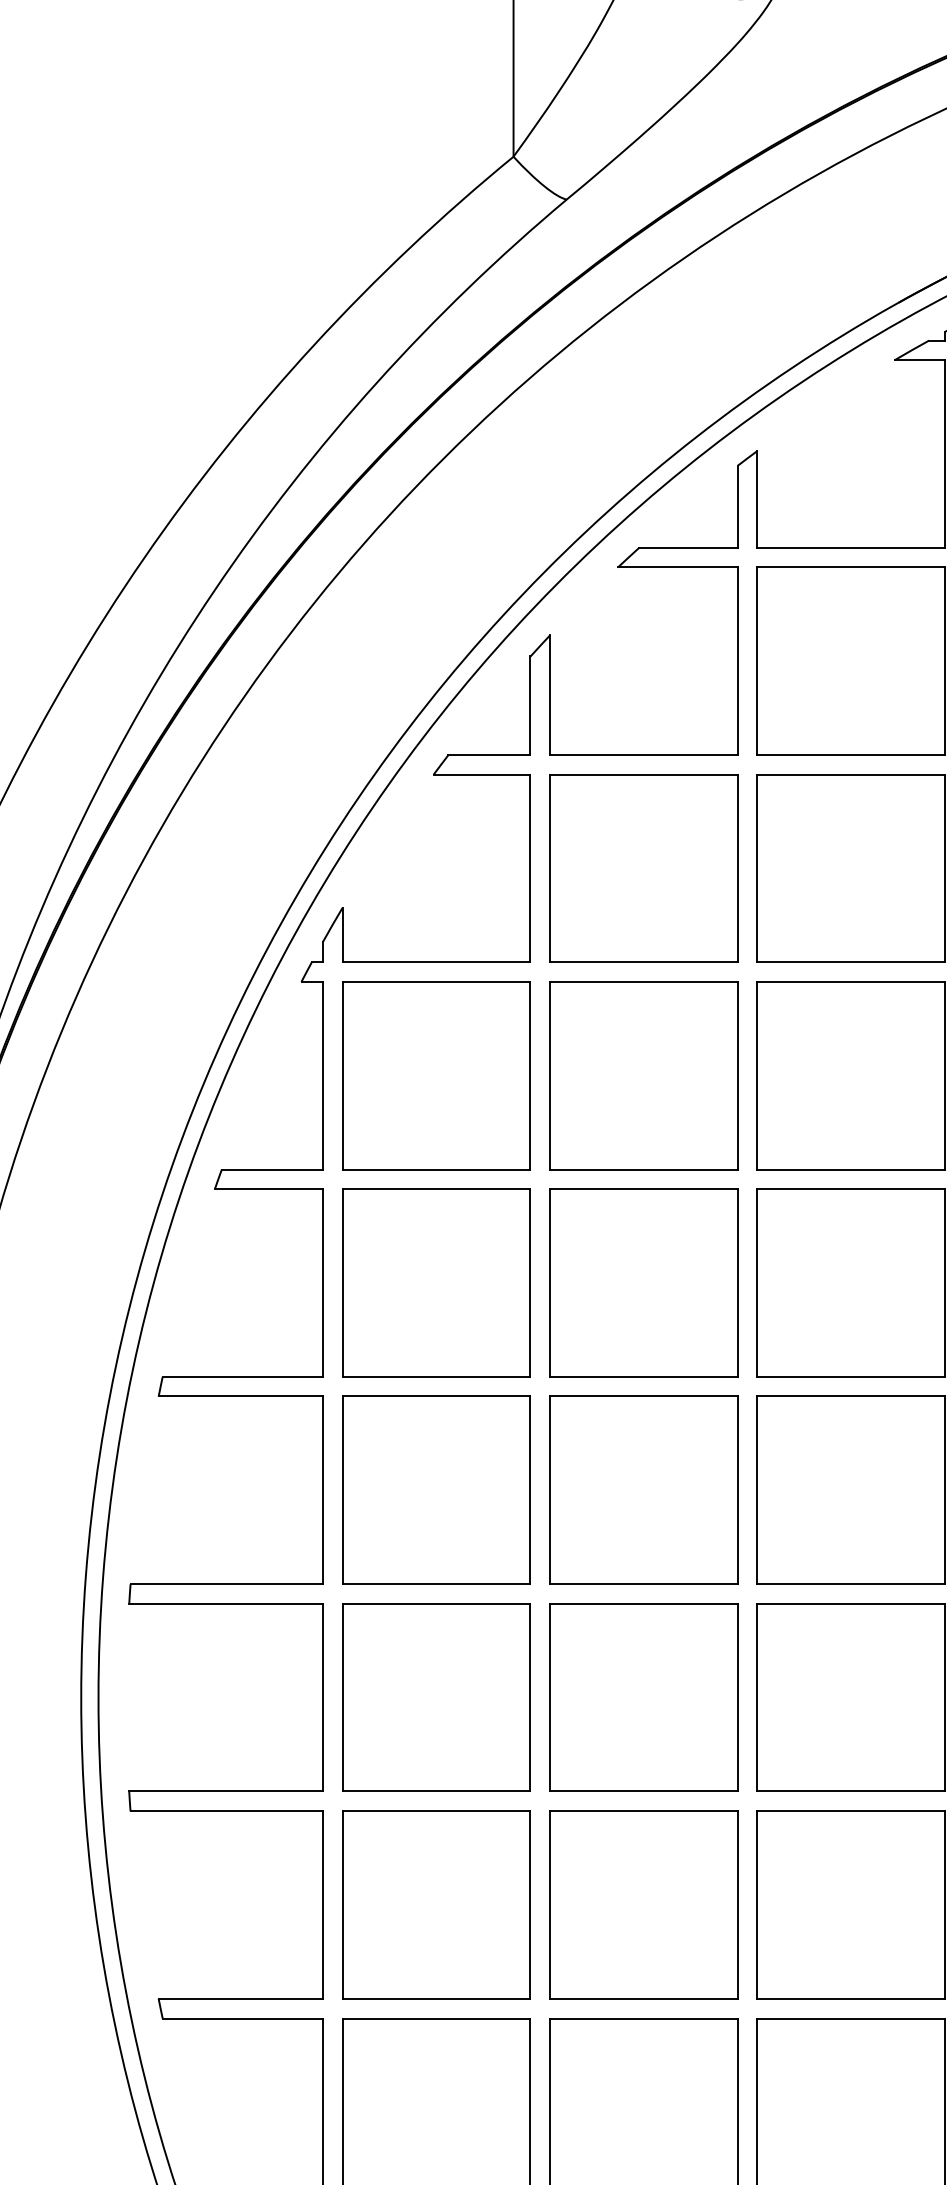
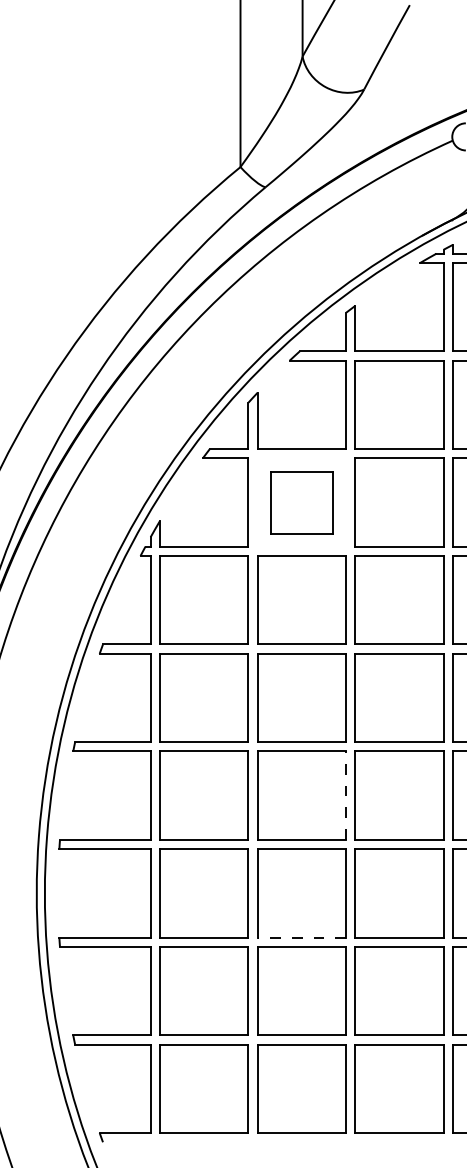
part: (642, 868) -> (301, 502), size x0.7
line: (738, 1490) -> (346, 795), solid -> dashed
line: (642, 1791) -> (301, 937), solid -> dashed

